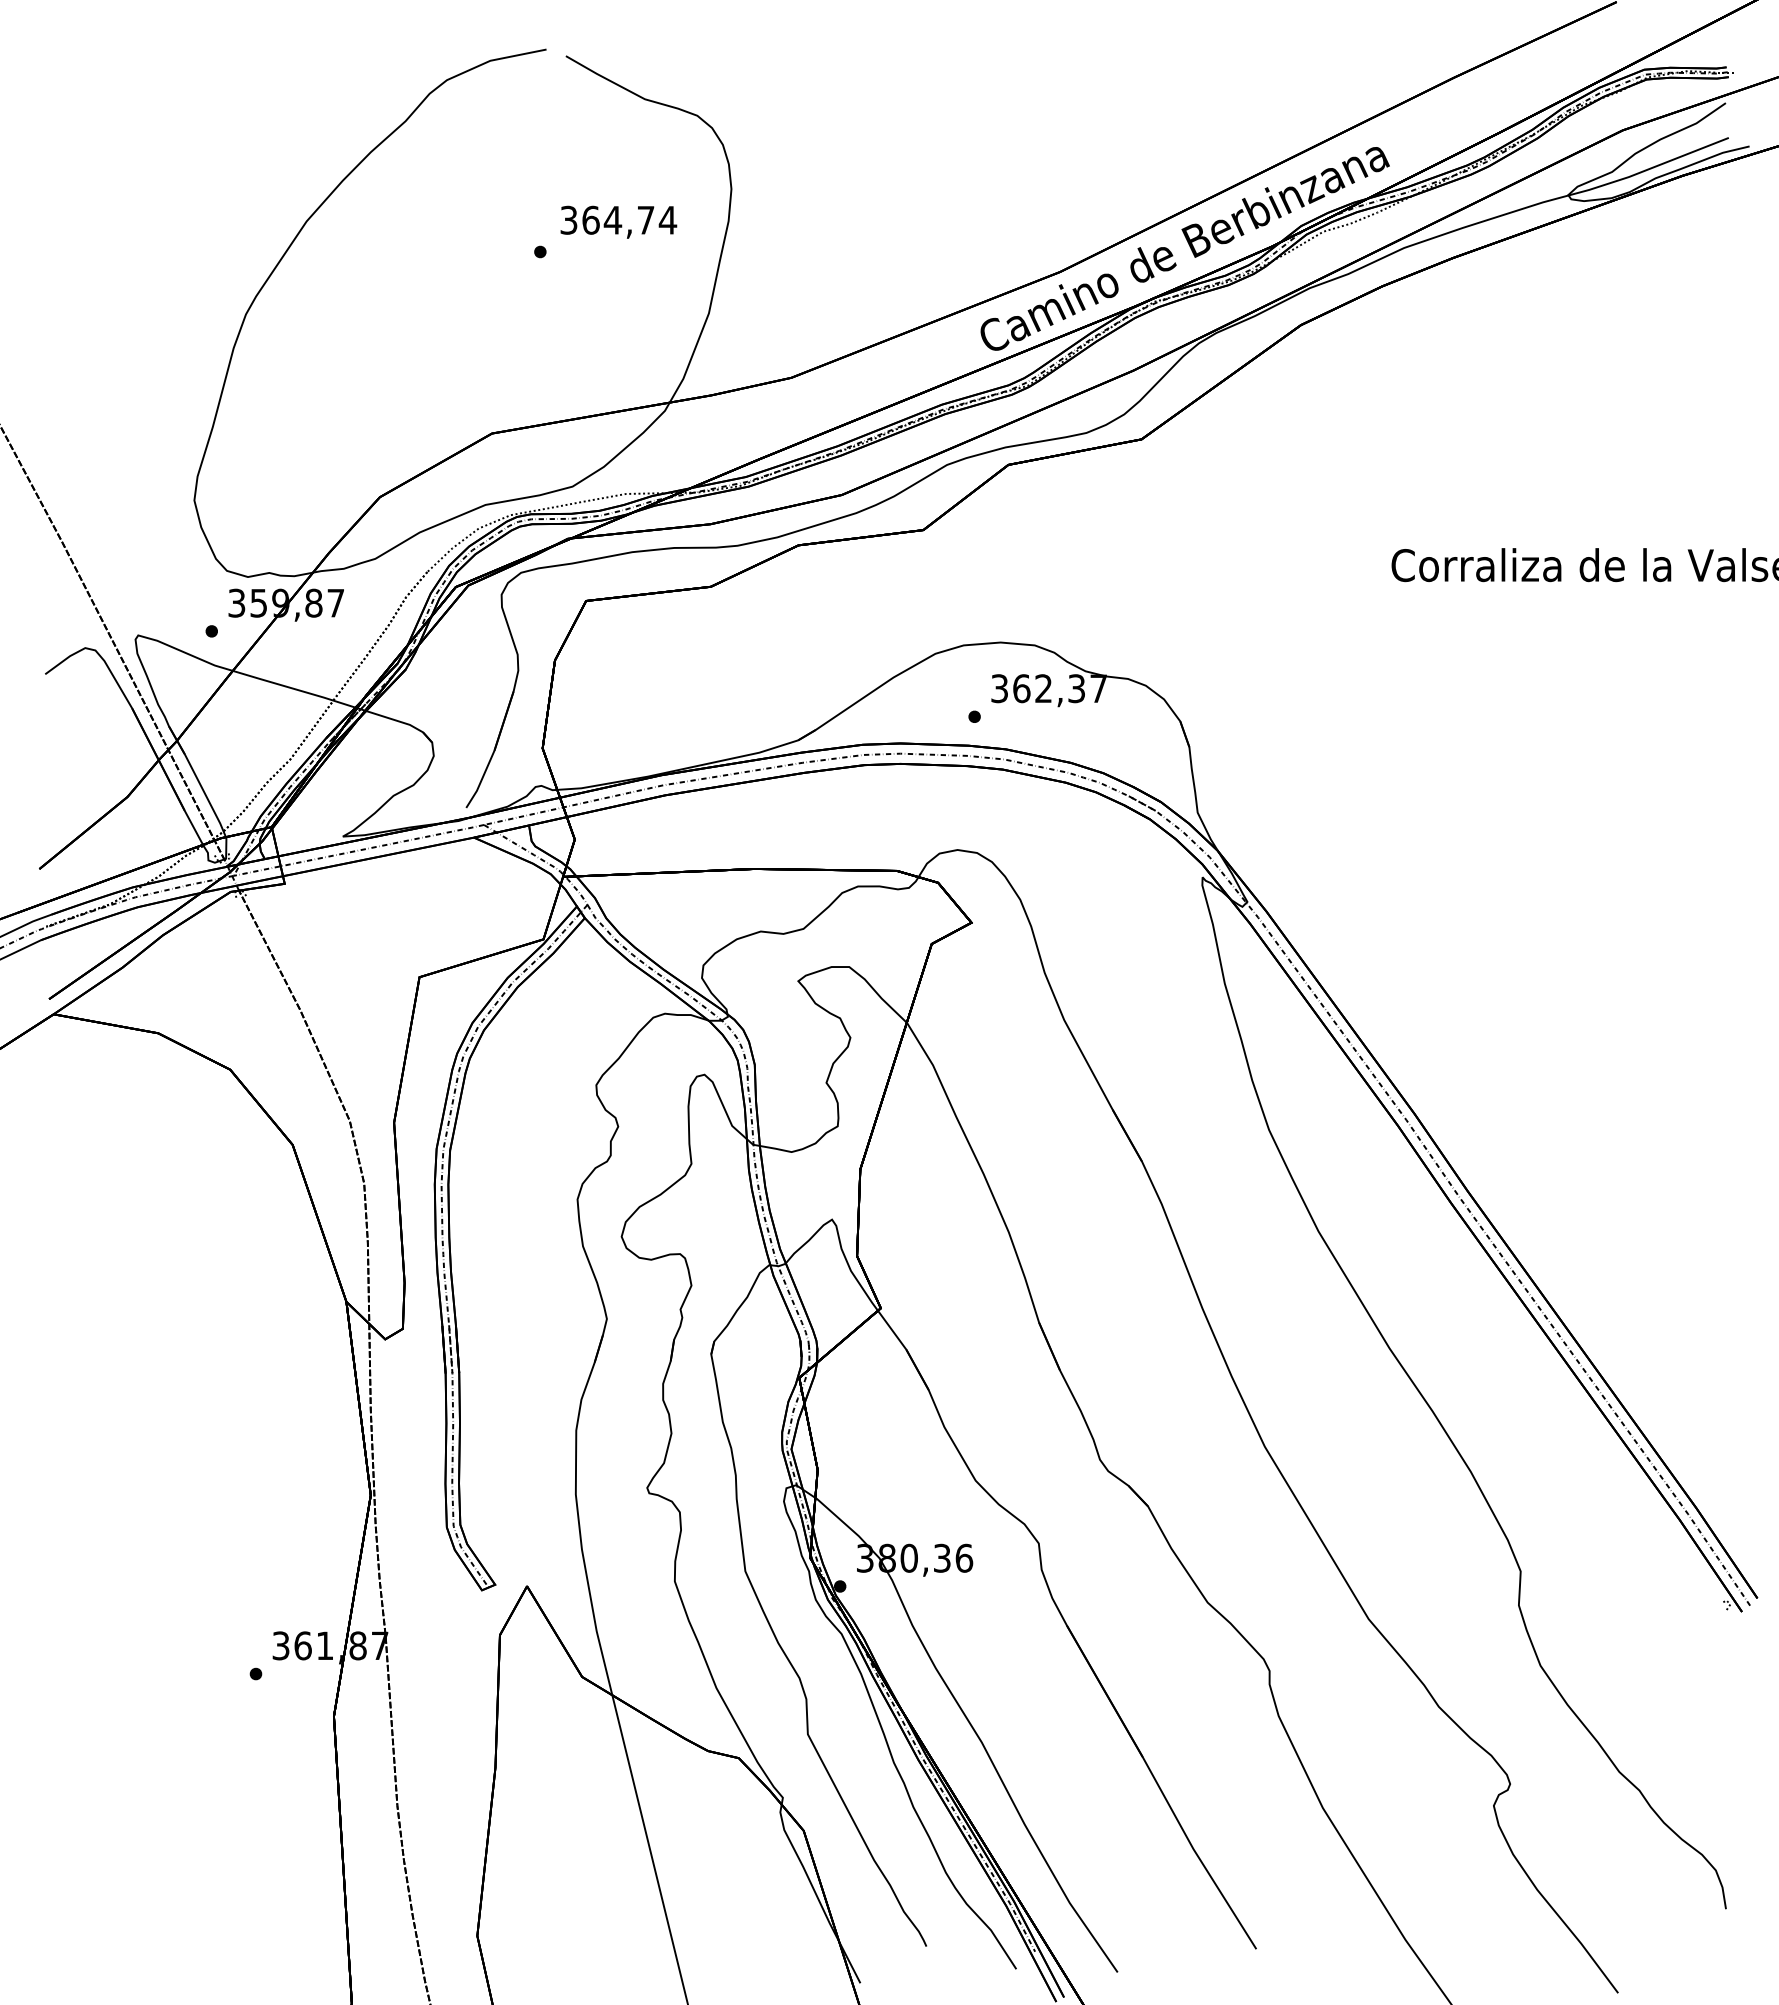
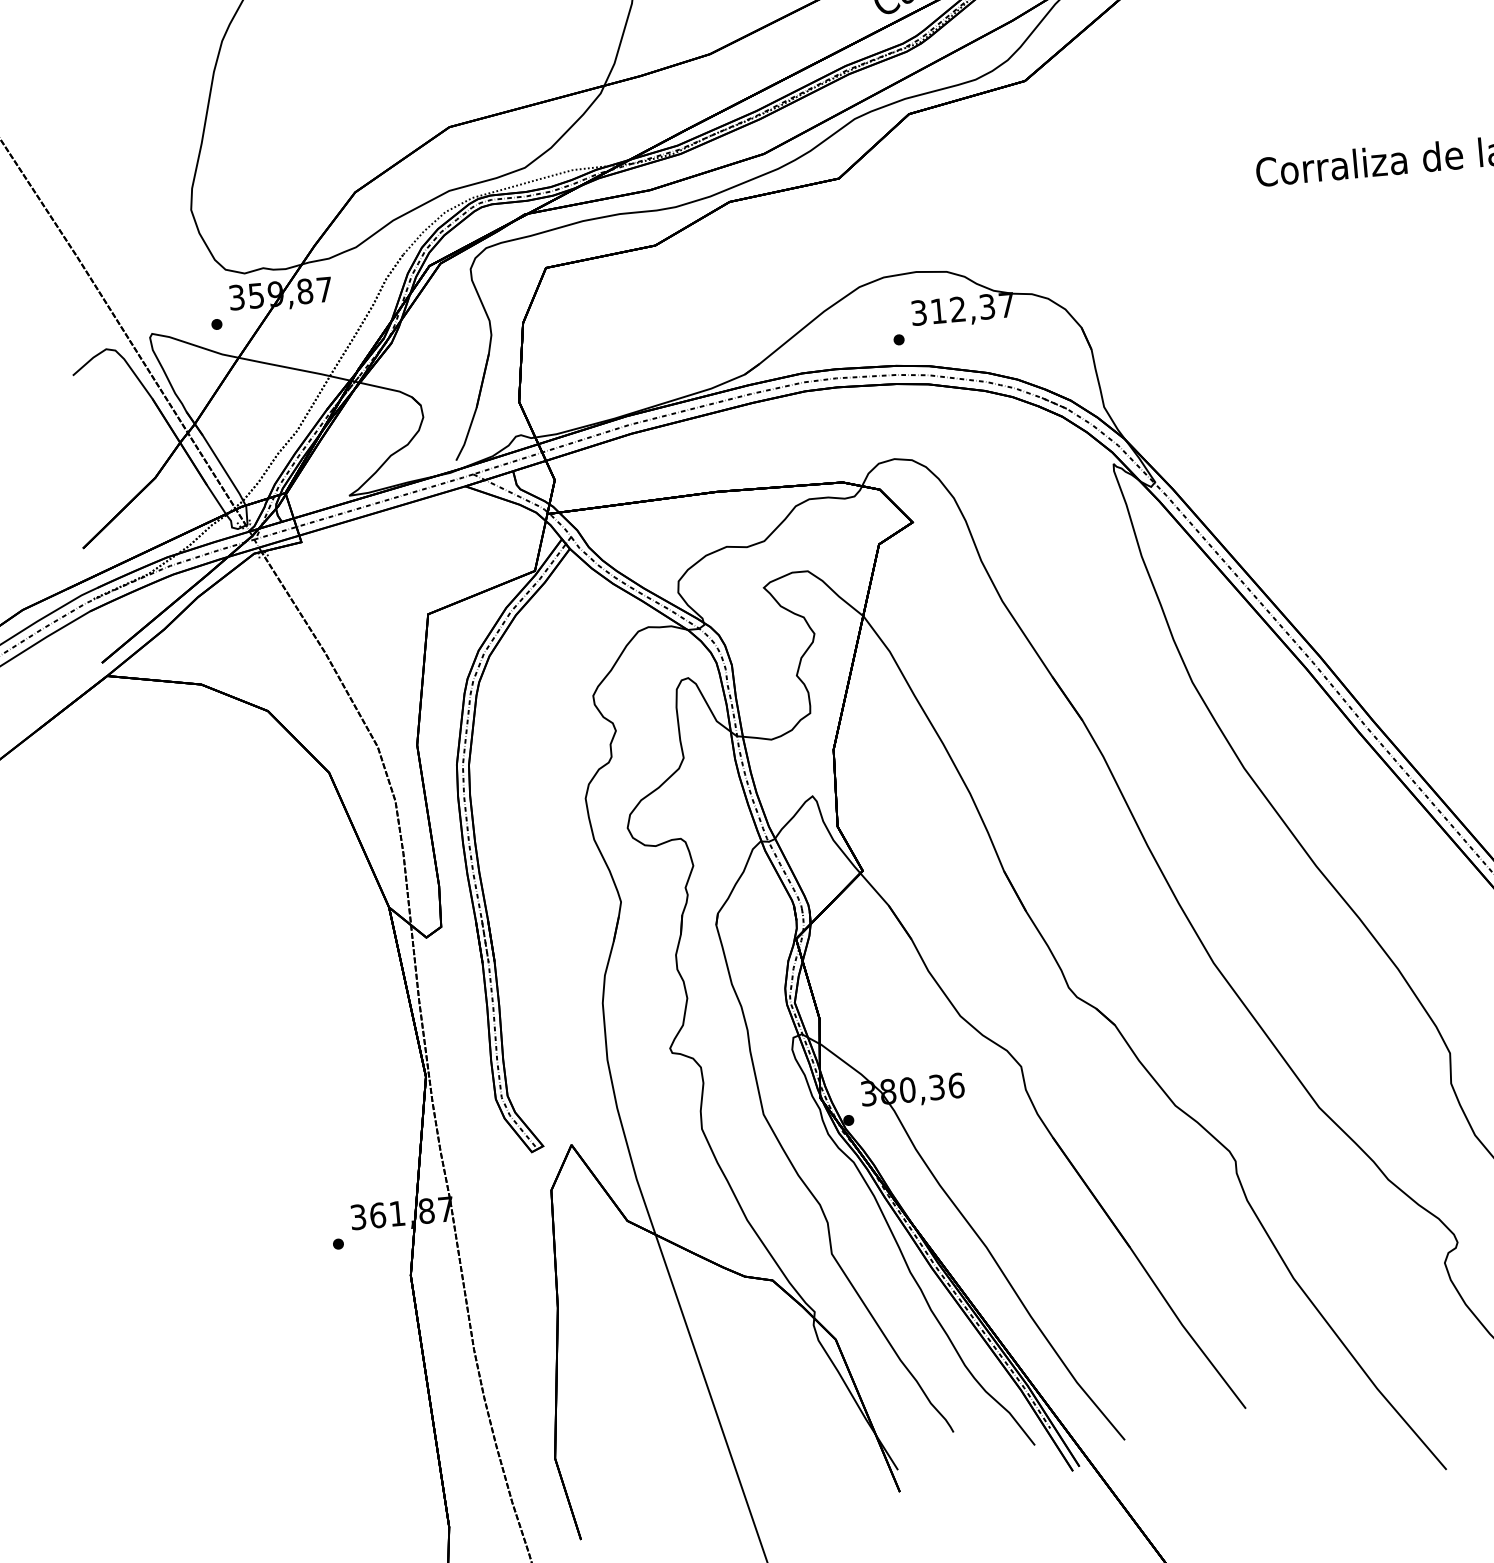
text: (1021, 688) -> (938, 311), 362,37 -> 312,37

